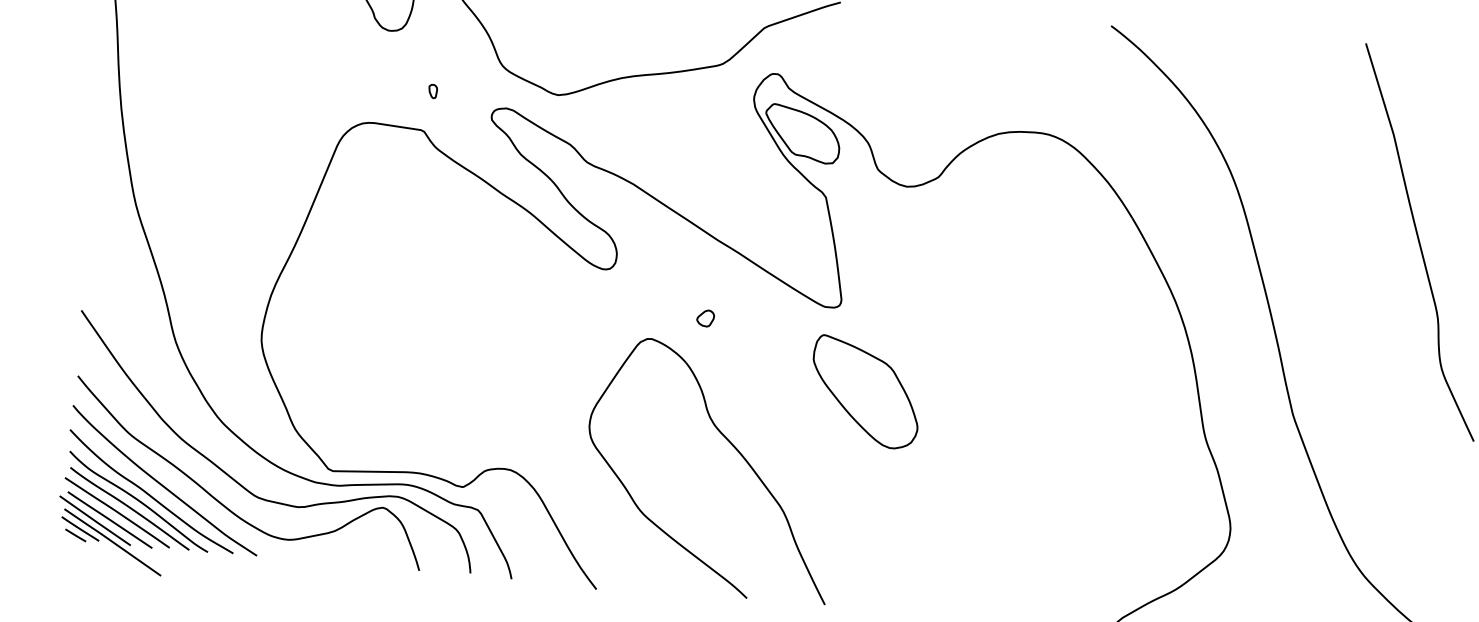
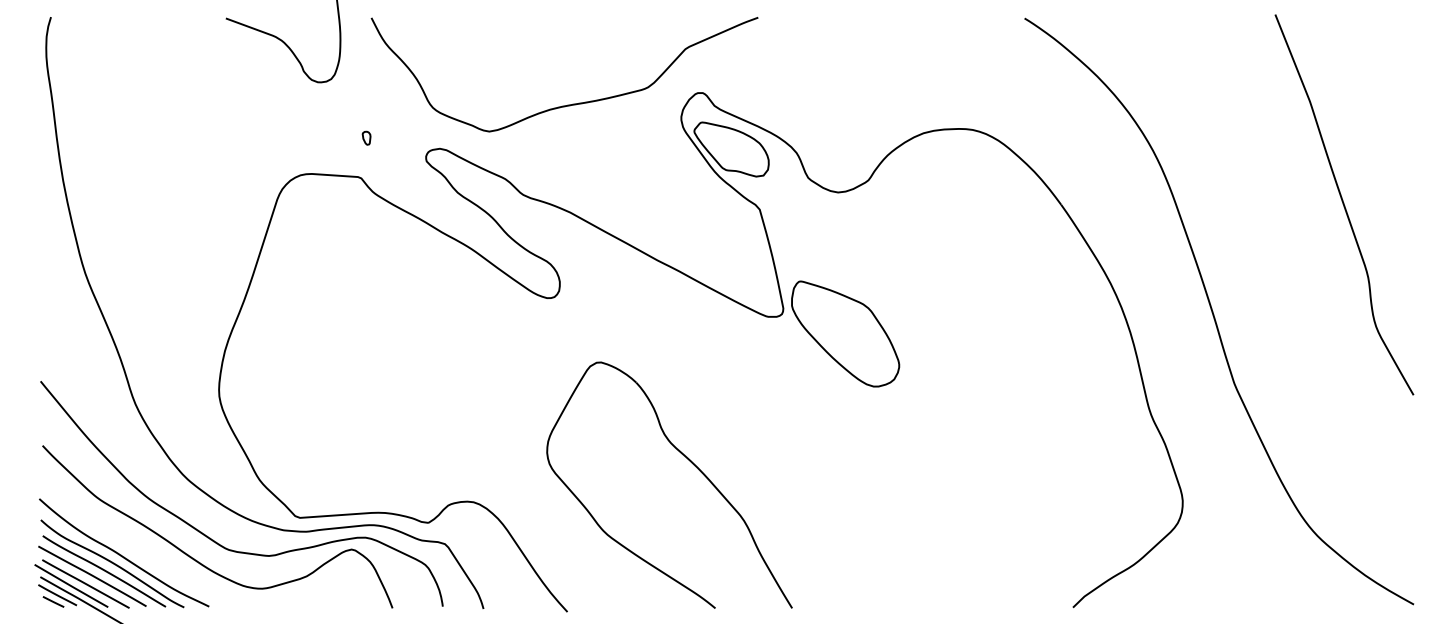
part: (705, 318) -> (651, 337), removed
part: (865, 391) -> (845, 333), moved
curve: (160, 482) -> (132, 543), removed

